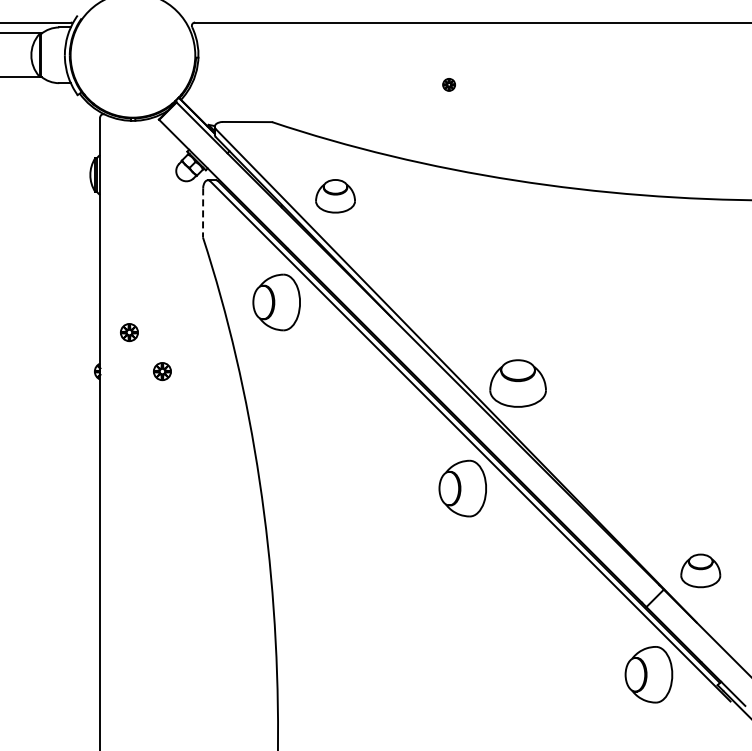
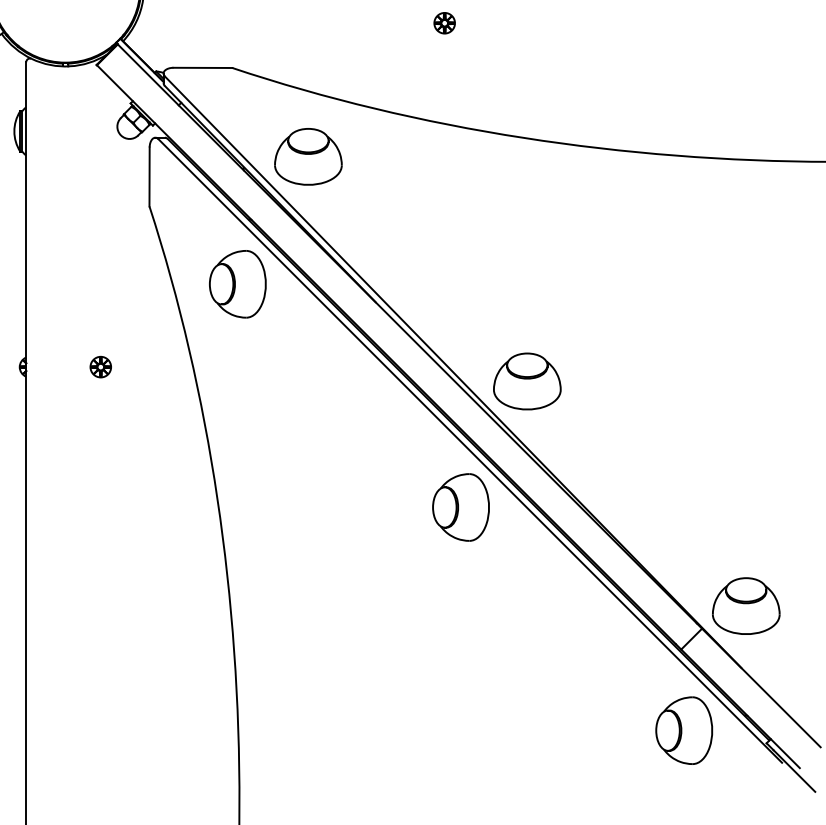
part: (448, 84) -> (443, 22), size x1.43
part: (335, 196) -> (308, 157), size x1.43
line: (203, 212) -> (150, 176), dashed -> solid
part: (129, 332) -> (61, 320), removed
part: (700, 570) -> (746, 605), size x1.43

